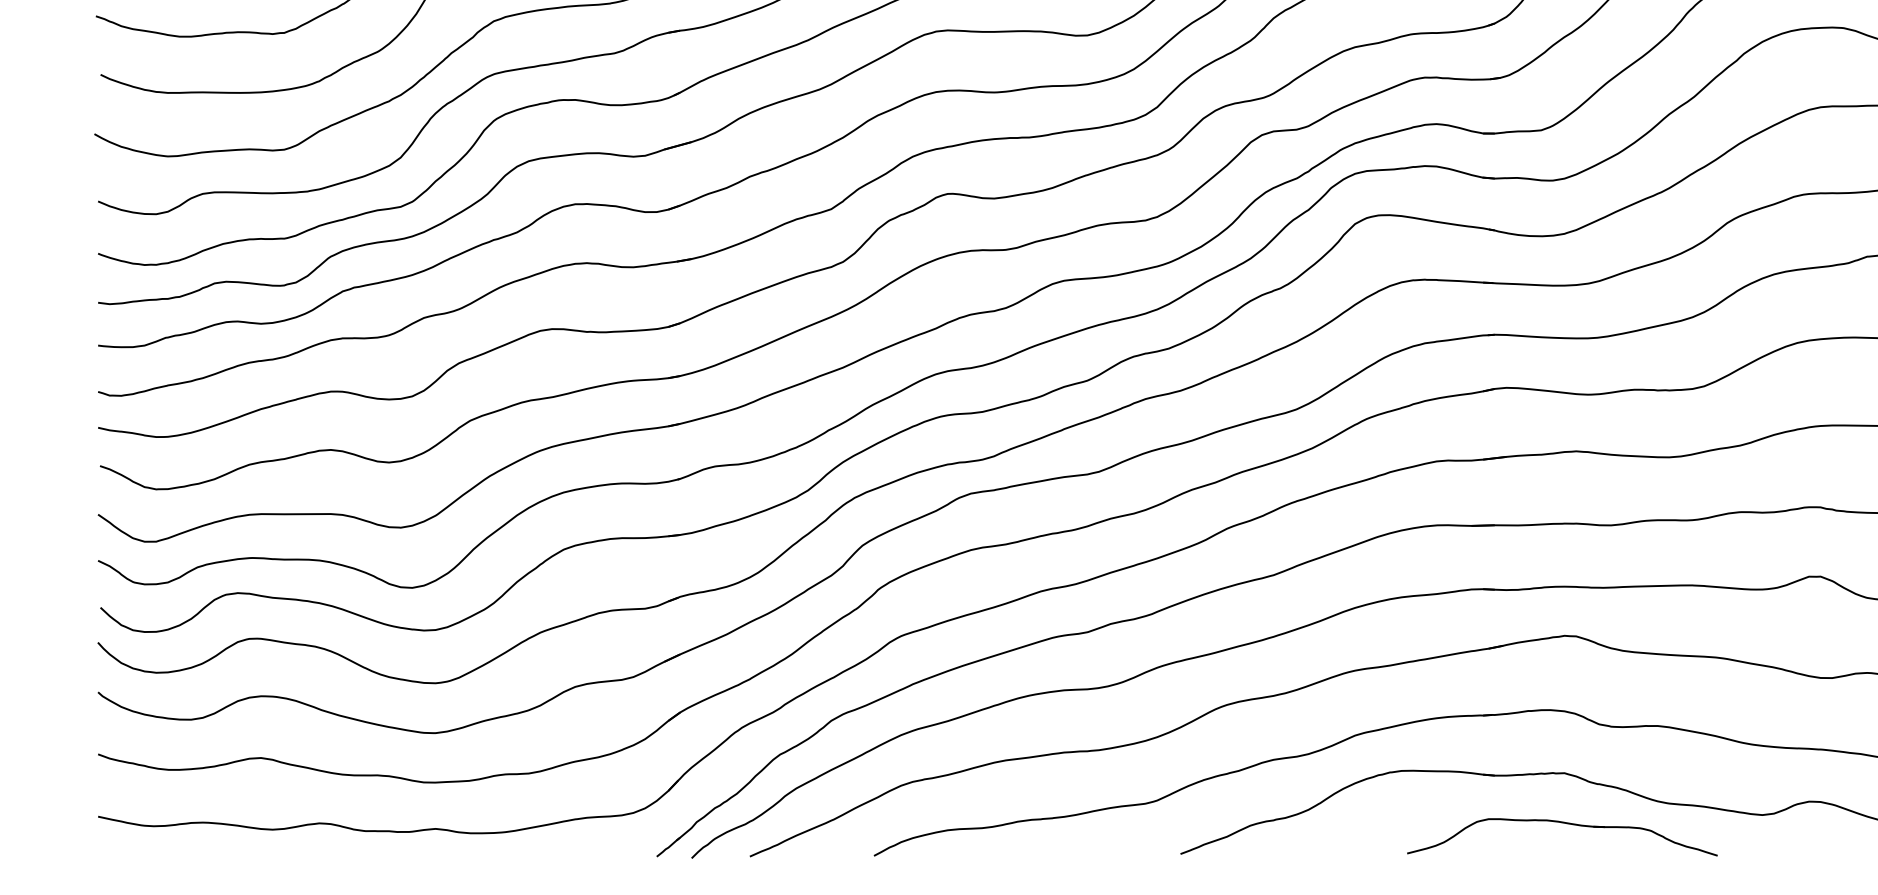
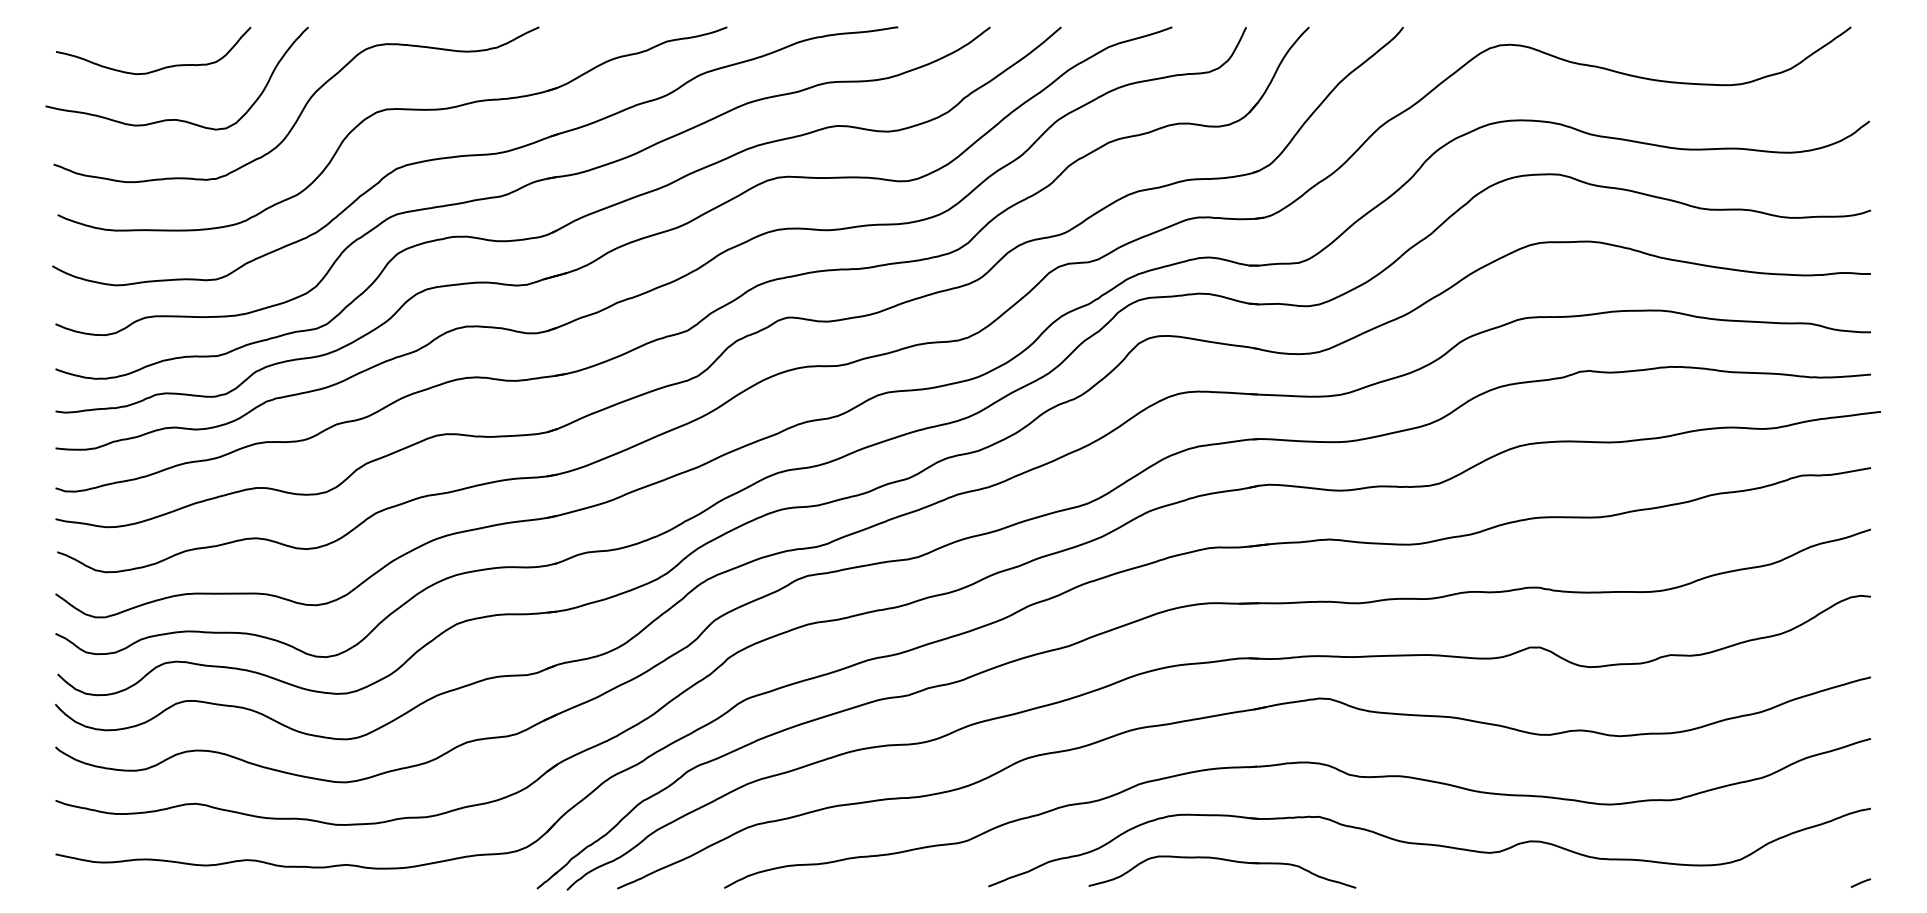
part: (1562, 823) -> (1222, 860), moved

